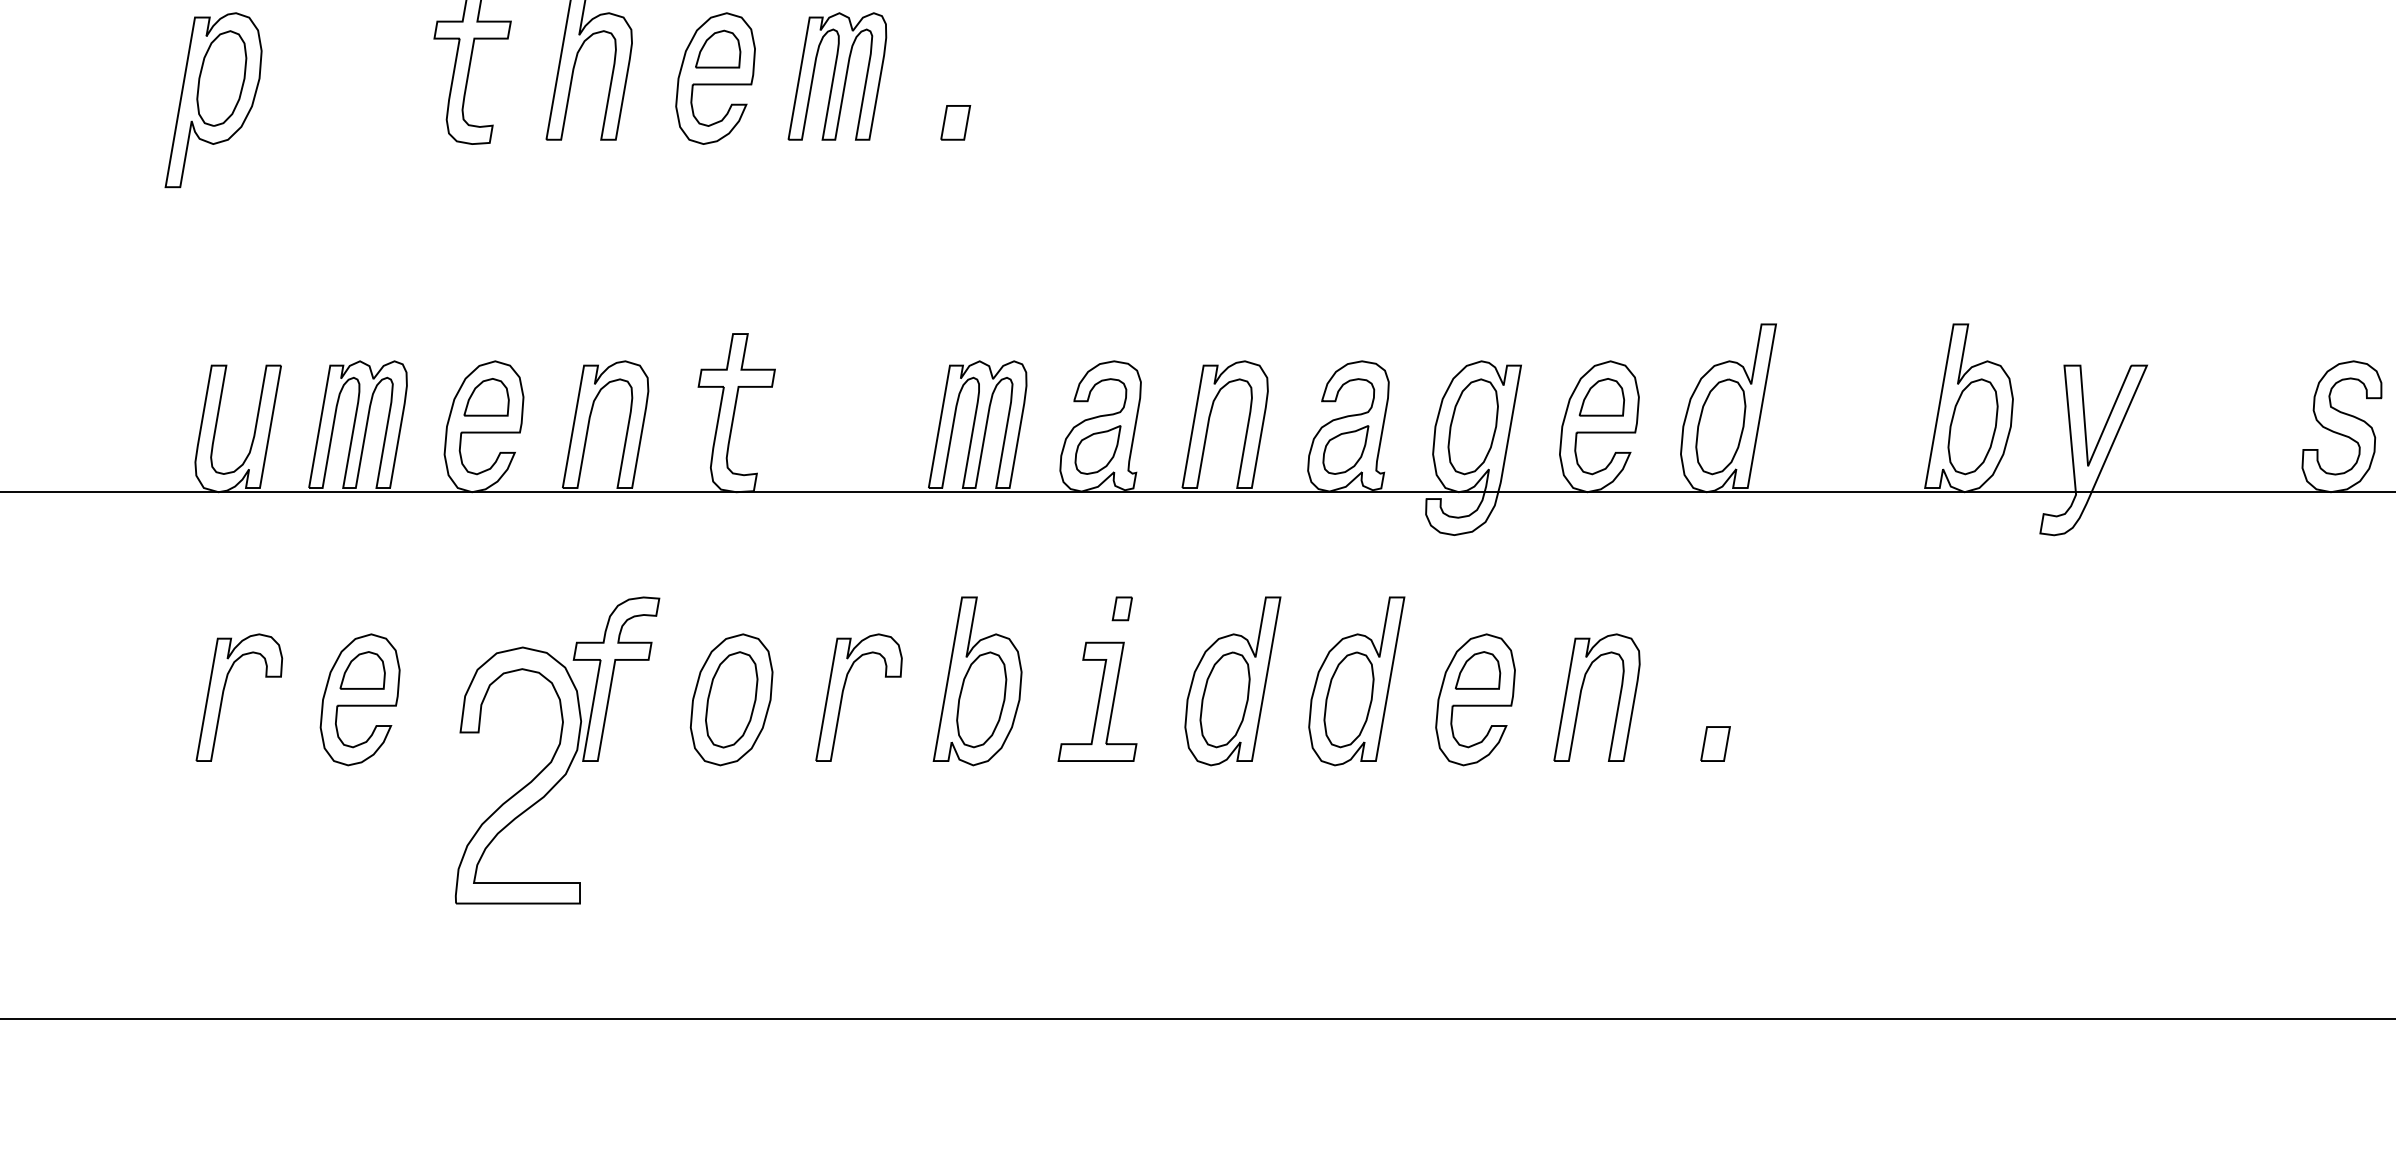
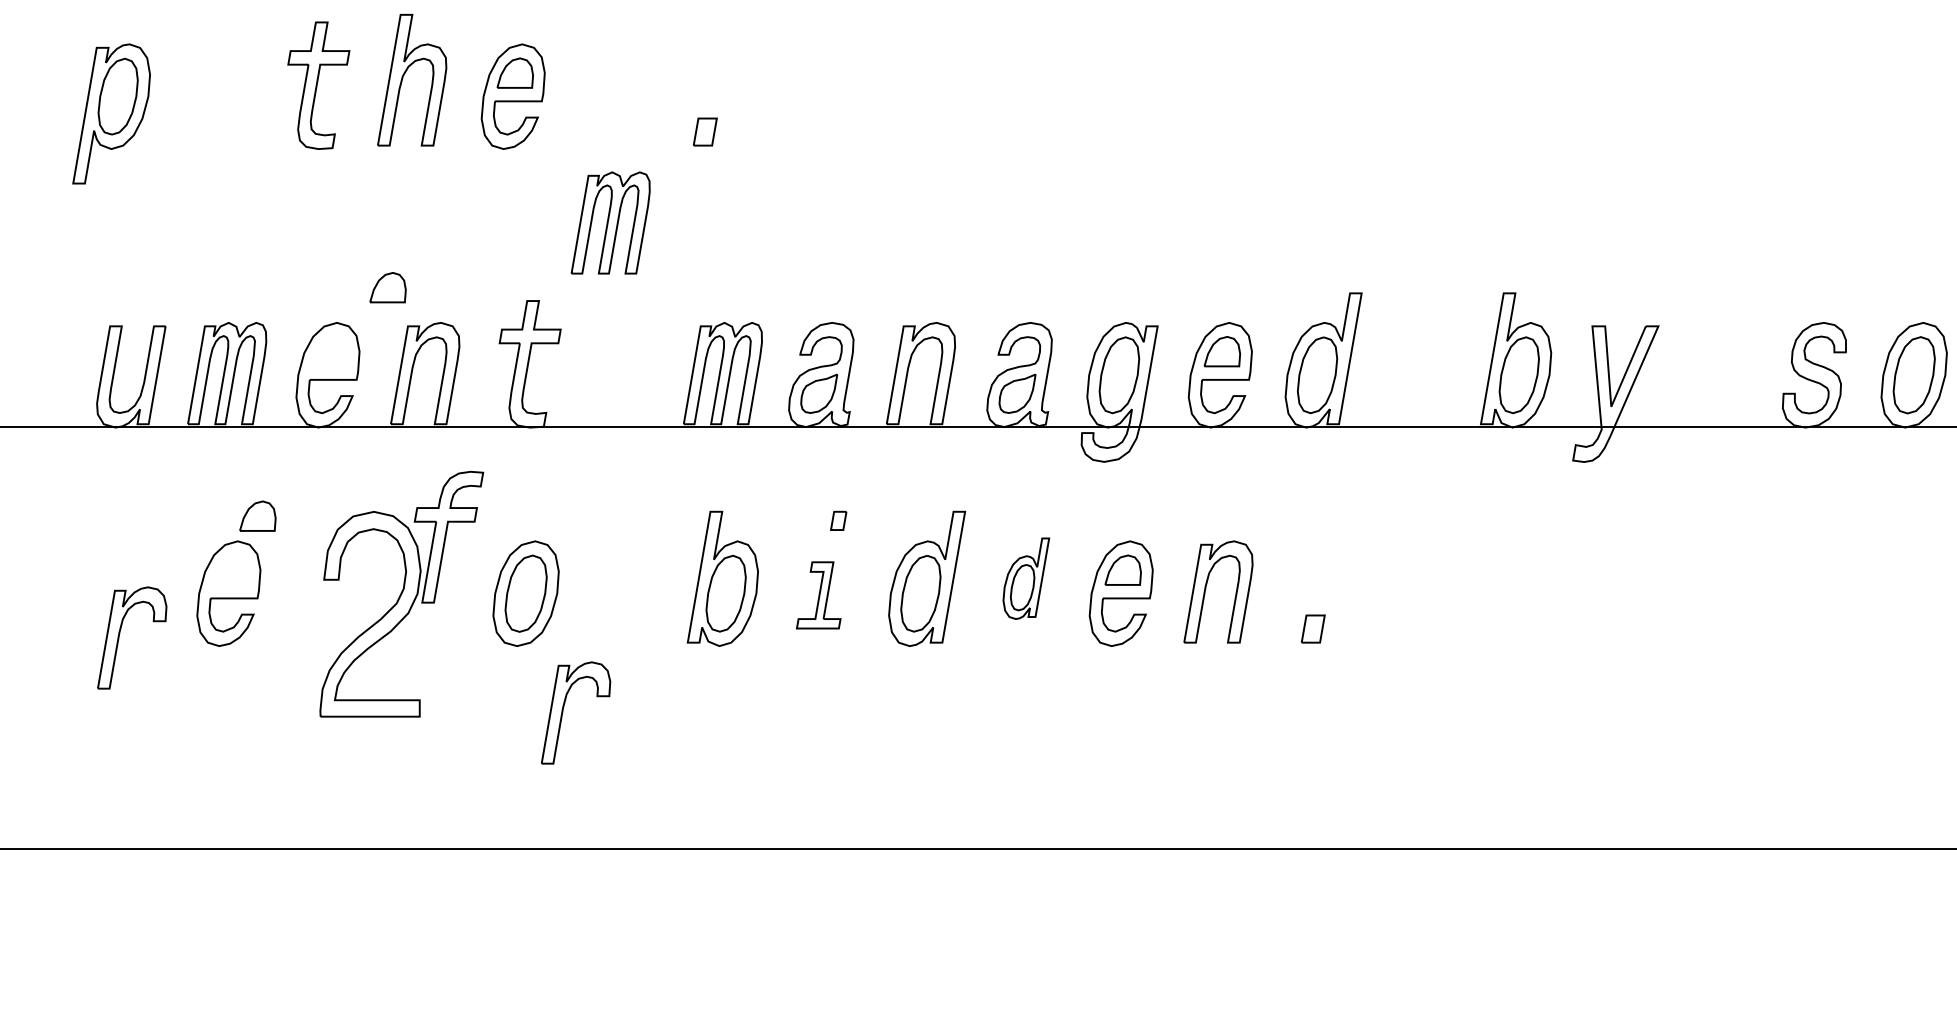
part: (837, 75) -> (610, 222), moved
part: (485, 397) -> (387, 287), moved
part: (362, 669) -> (257, 515), moved
part: (1357, 680) -> (1026, 578), size x0.6
part: (844, 690) -> (564, 707), moved
part: (224, 692) -> (120, 633), moved
part: (1097, 702) -> (818, 595), size x0.7
part: (557, 749) -> (401, 593), moved

